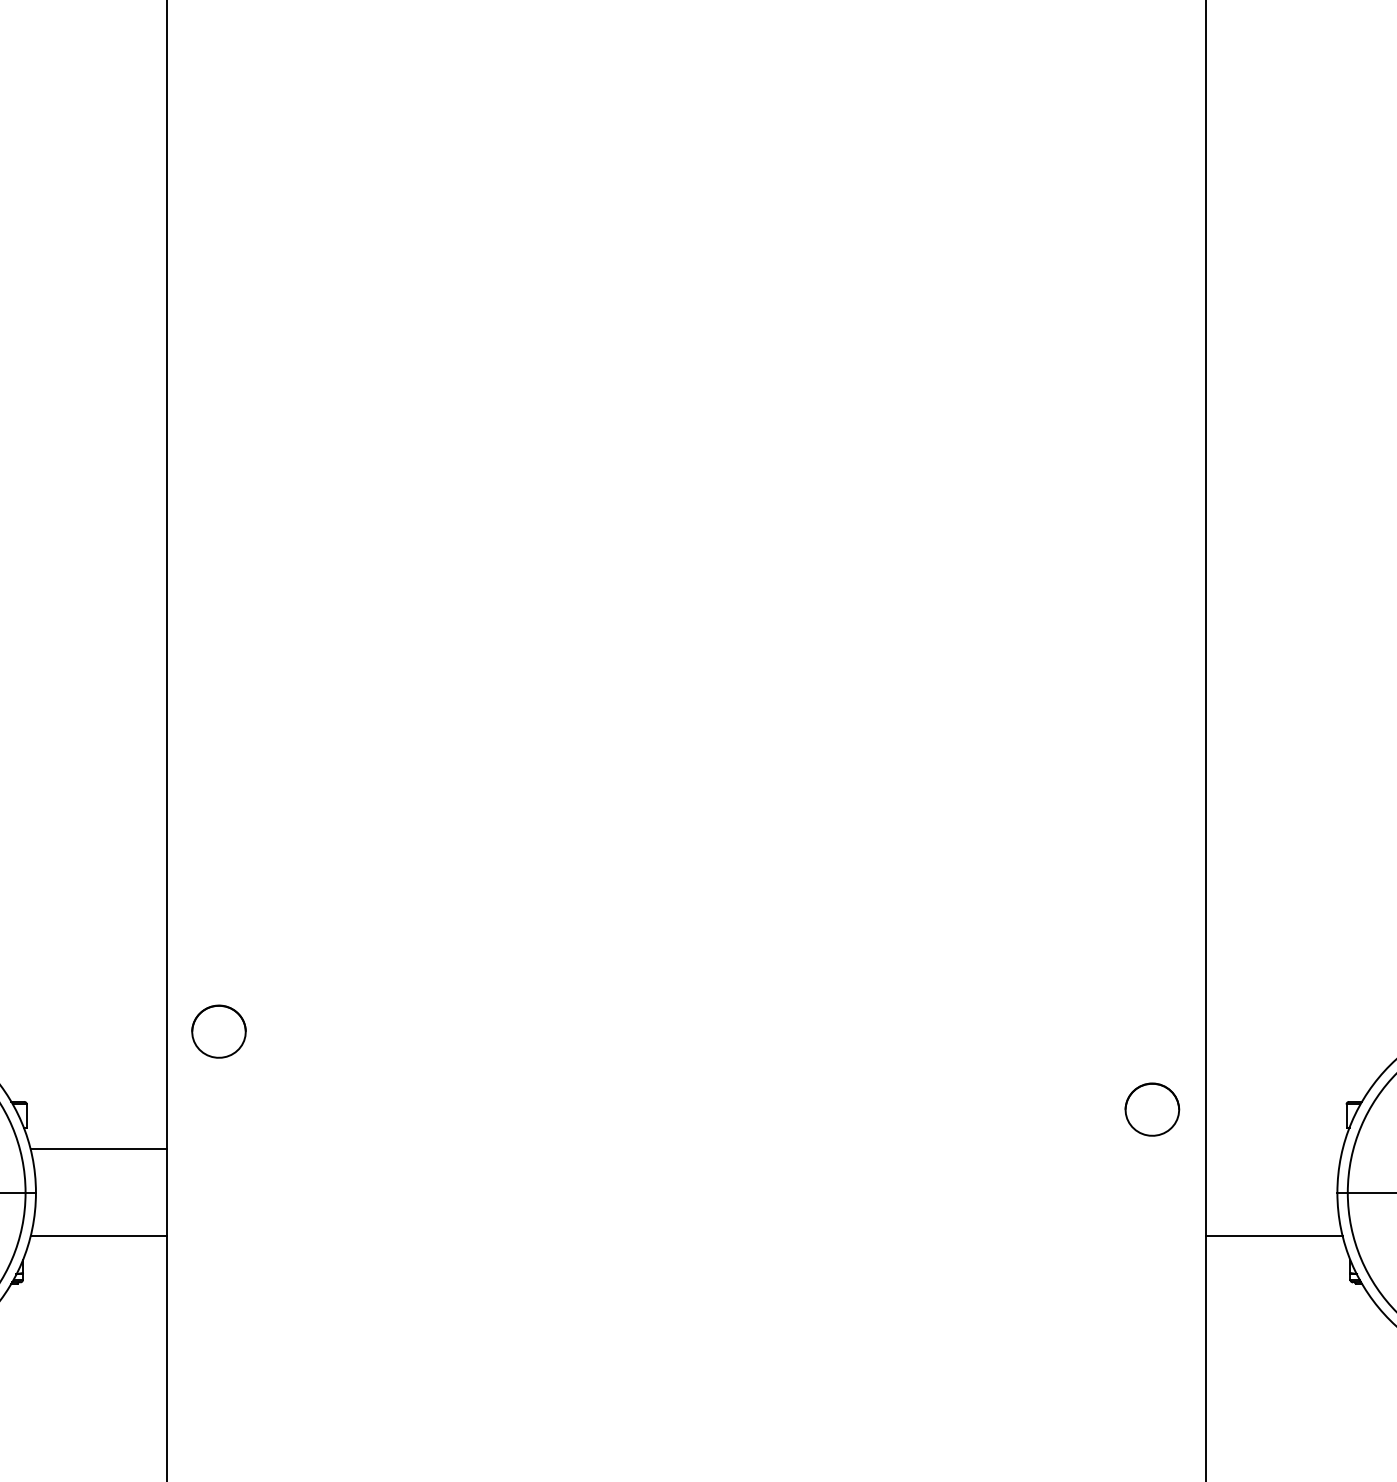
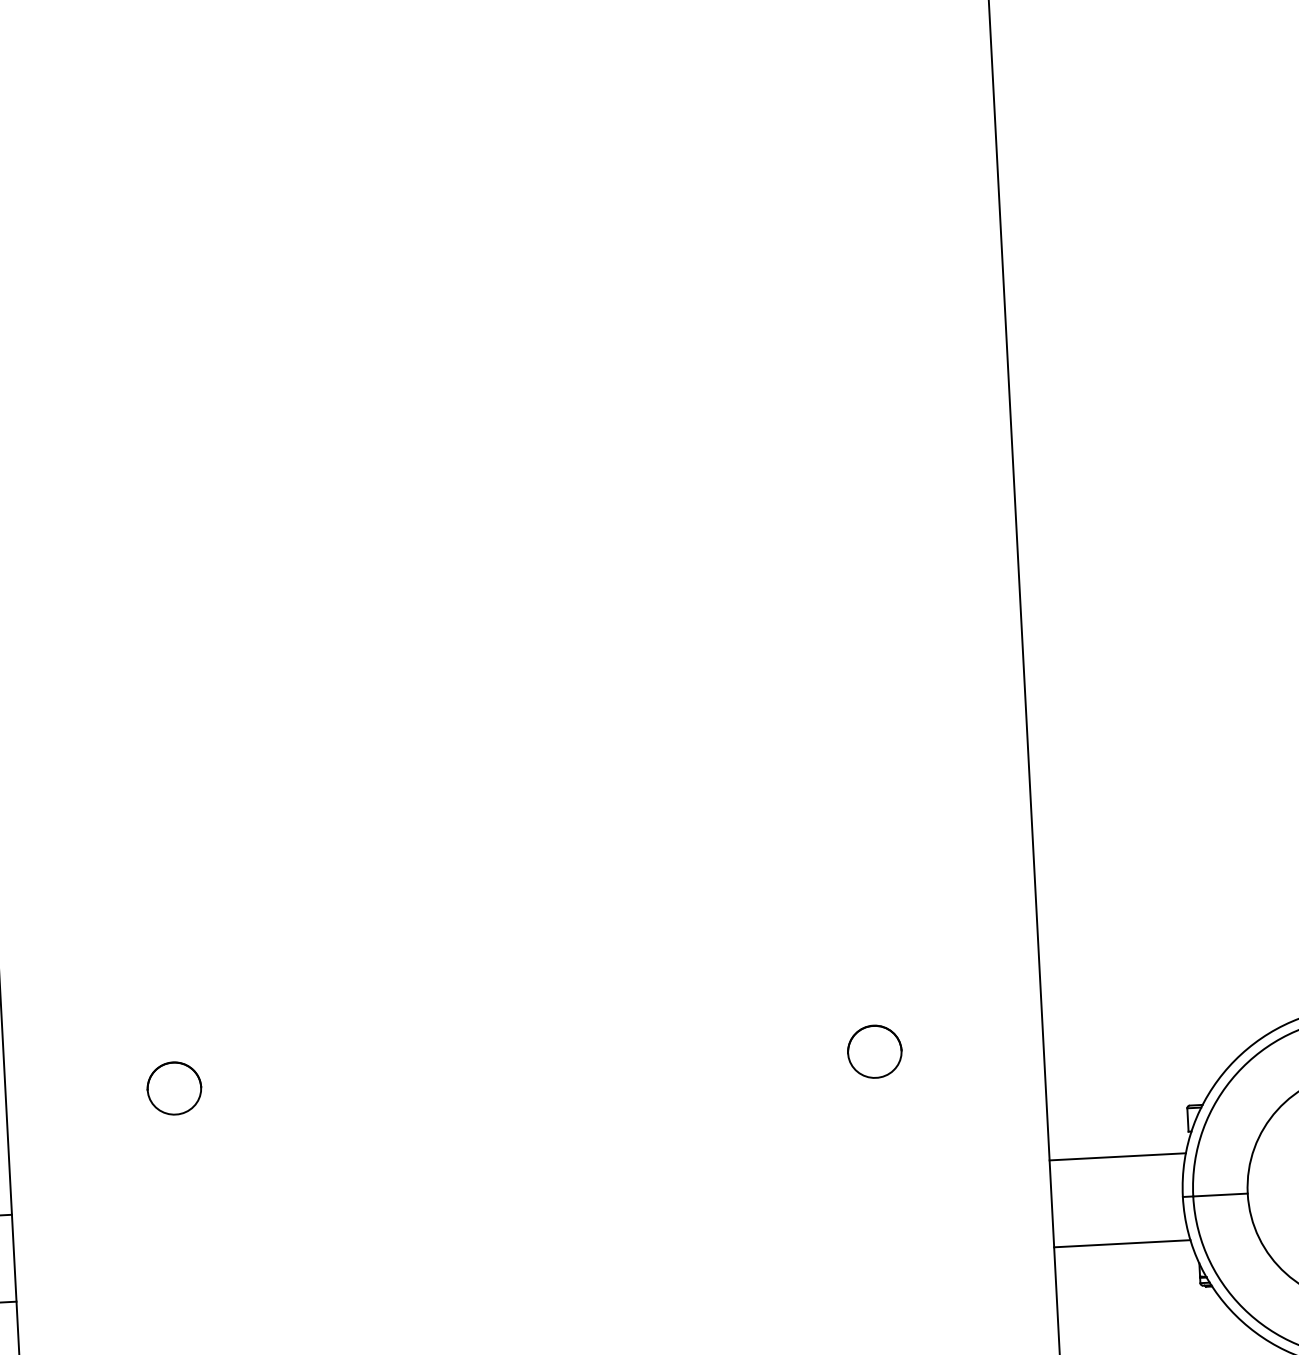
part: (218, 1031) -> (173, 1088), moved
part: (1152, 1109) -> (874, 1051), moved
line: (1274, 1149) -> (1117, 1157), added

